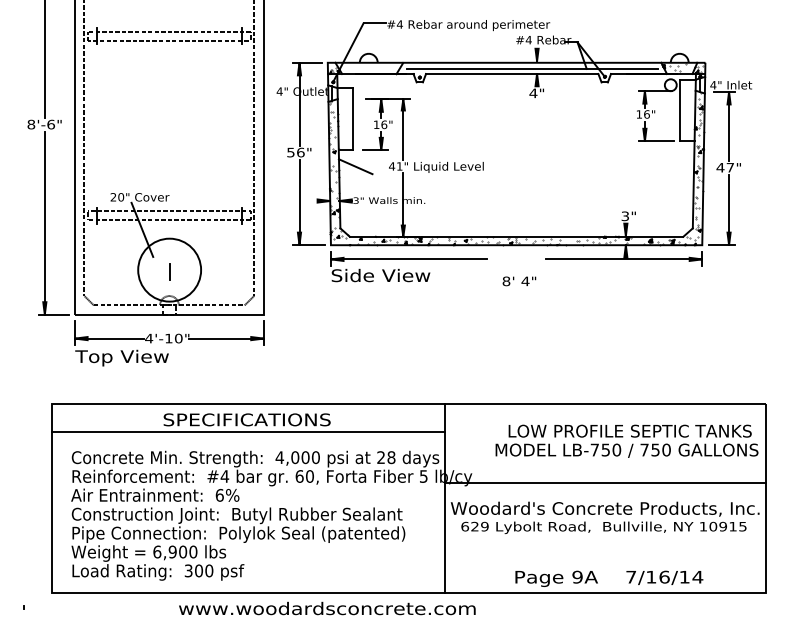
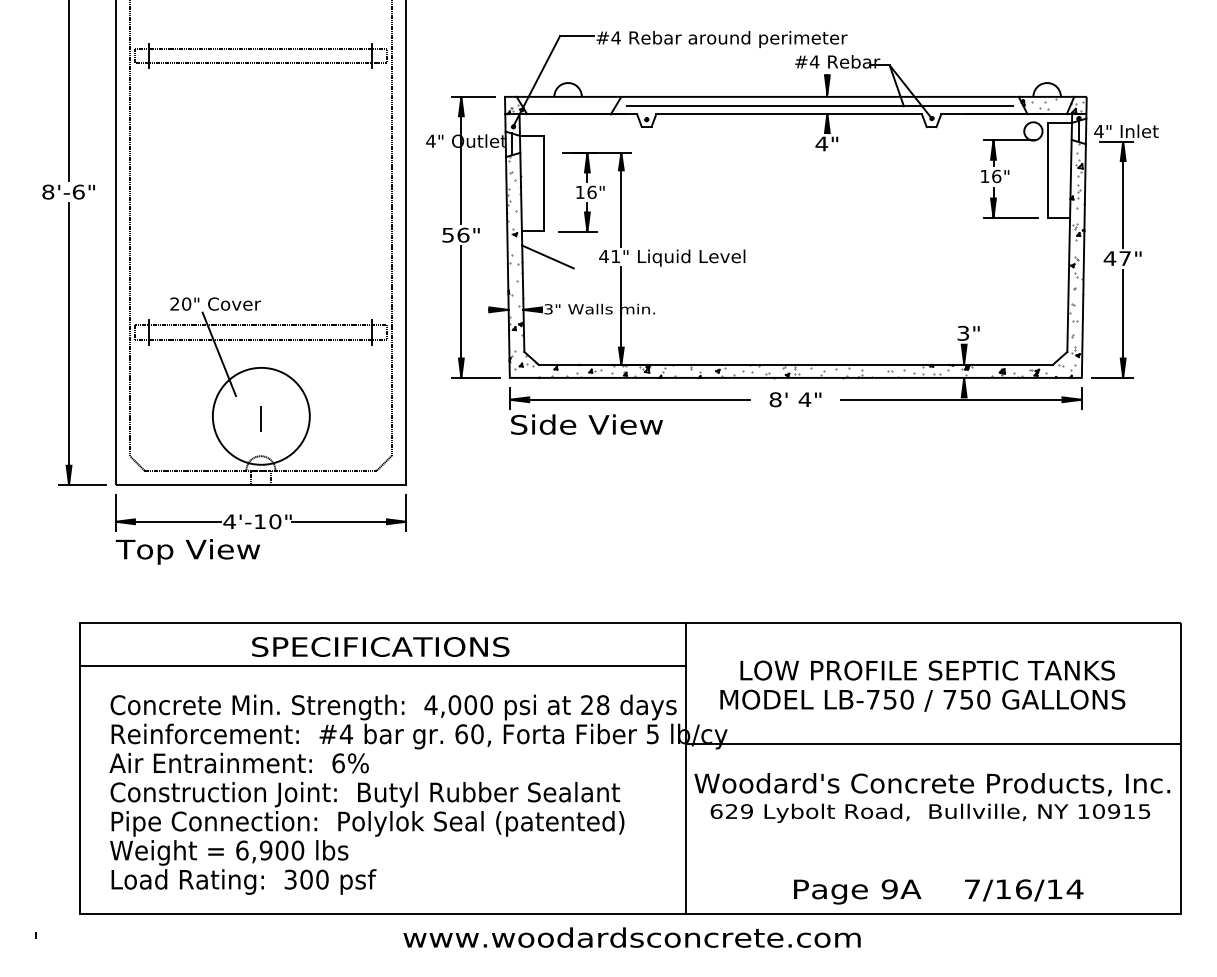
text: (519, 281) -> (795, 399), moved
text: (626, 440) -> (922, 684), moved
text: (327, 608) -> (632, 937), moved

